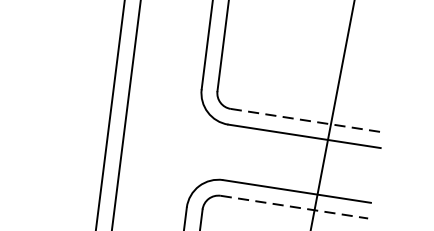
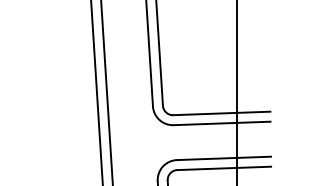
line: (306, 120) -> (221, 113), dashed -> solid
line: (294, 207) -> (224, 168), dashed -> solid

